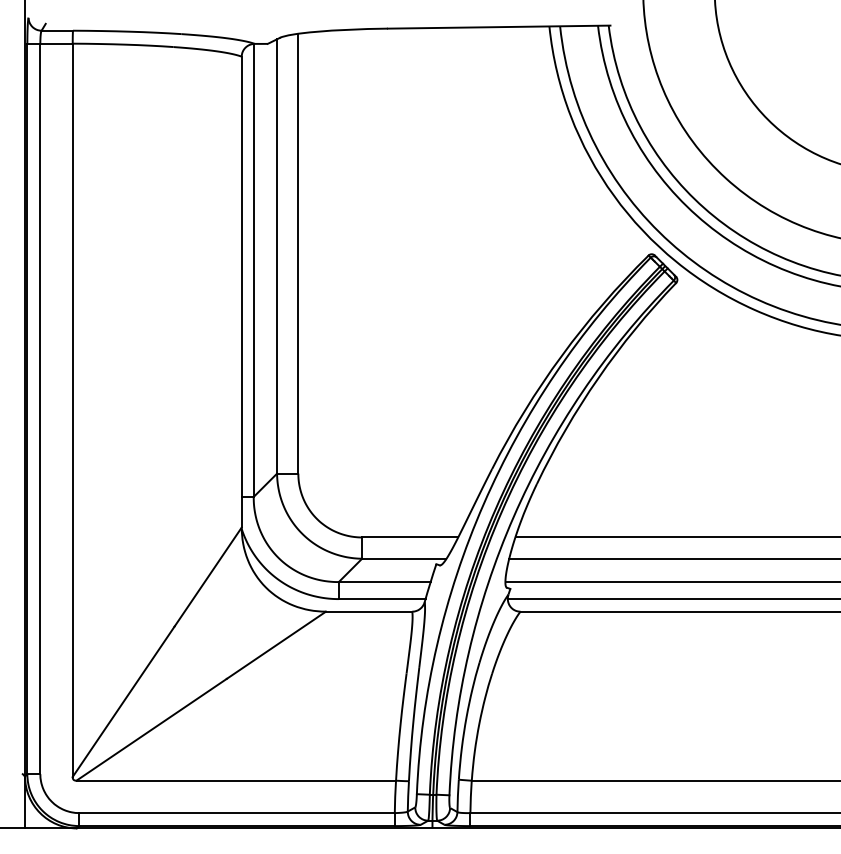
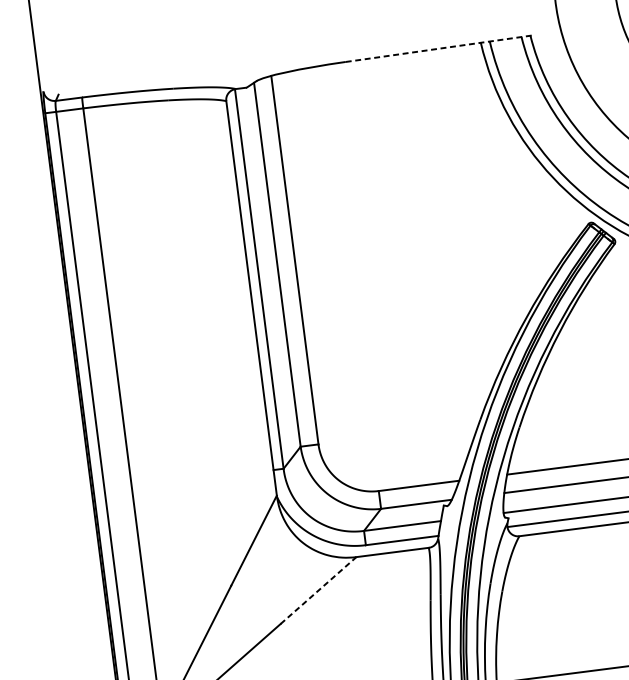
line: (499, 27) -> (439, 49), solid -> dashed
line: (276, 645) -> (318, 590), solid -> dashed

